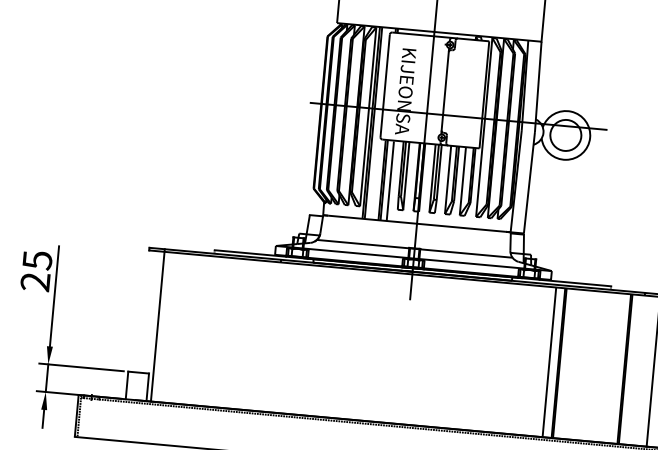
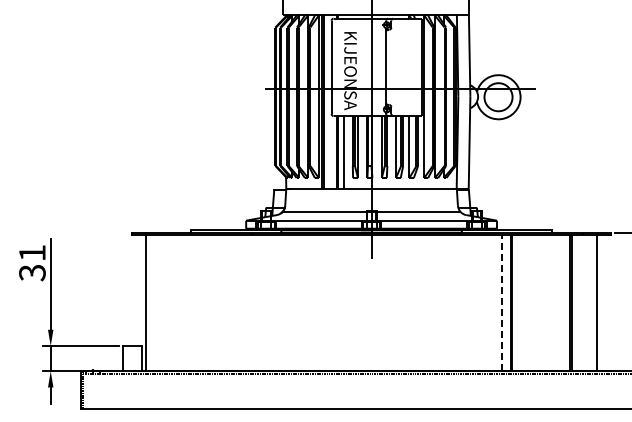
text: (36, 271) -> (32, 263), 25 -> 31
line: (549, 361) -> (502, 302), solid -> dashed

